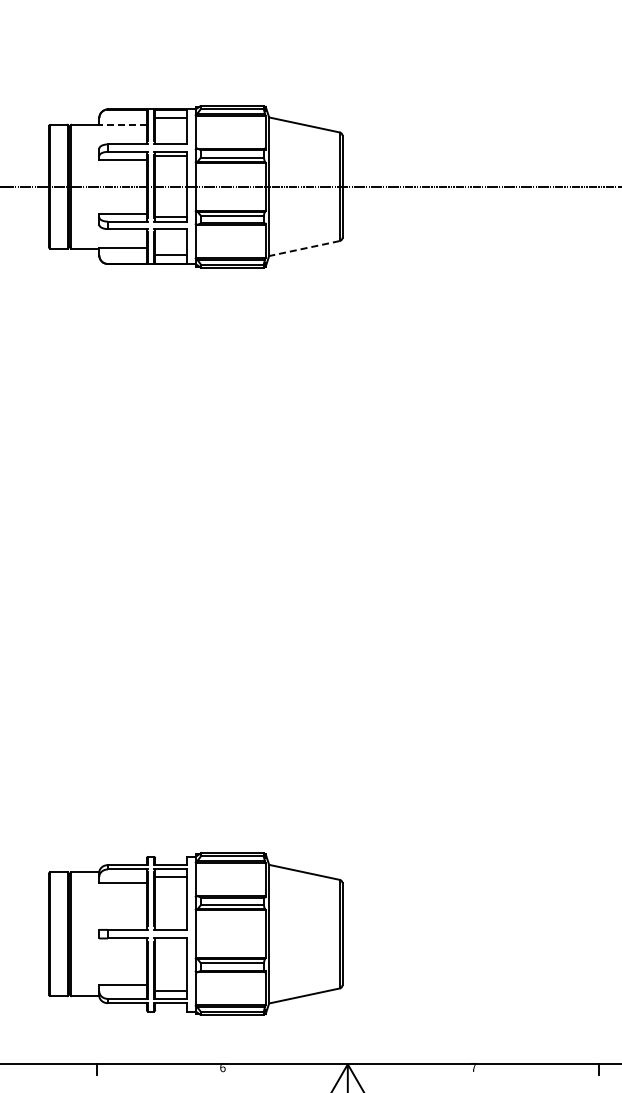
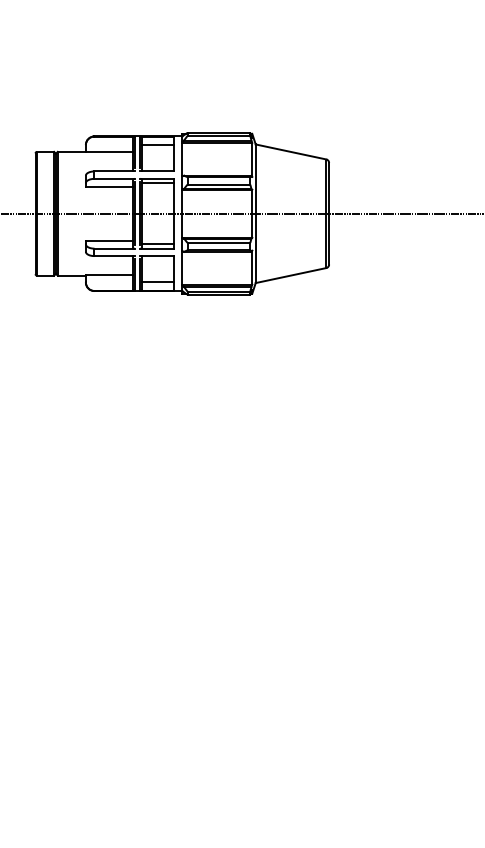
line: (123, 125) -> (110, 152), dashed -> solid
line: (303, 248) -> (290, 275), dashed -> solid

